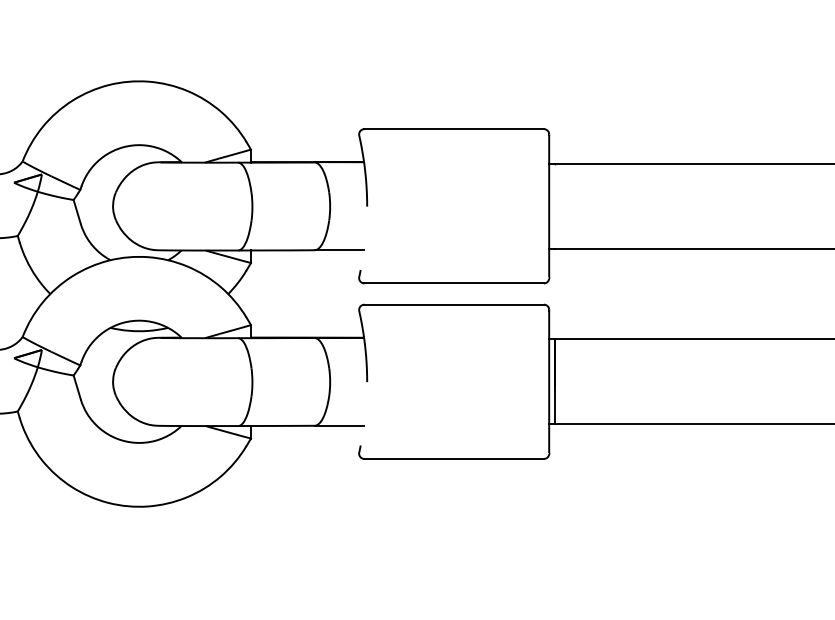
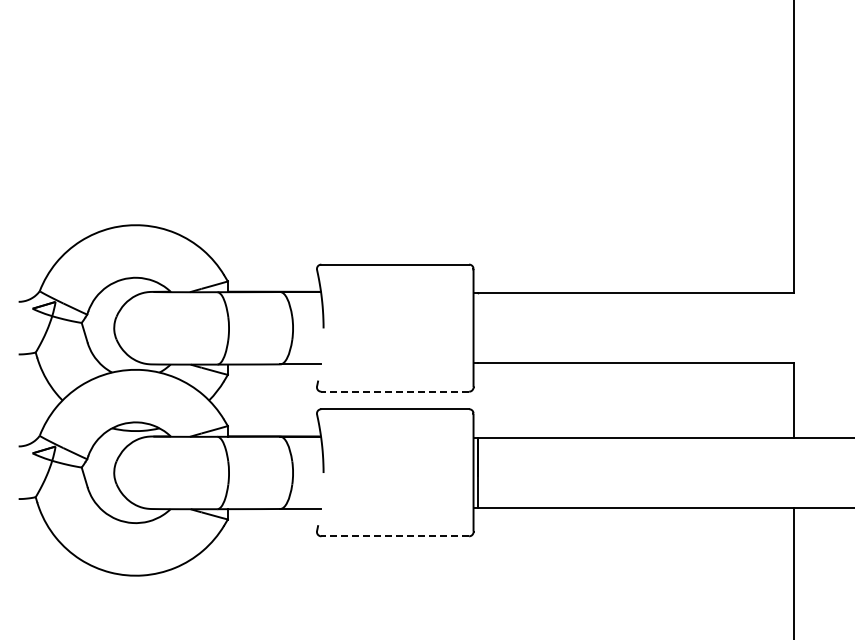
line: (454, 283) -> (395, 391), solid -> dashed
line: (454, 459) -> (395, 536), solid -> dashed

